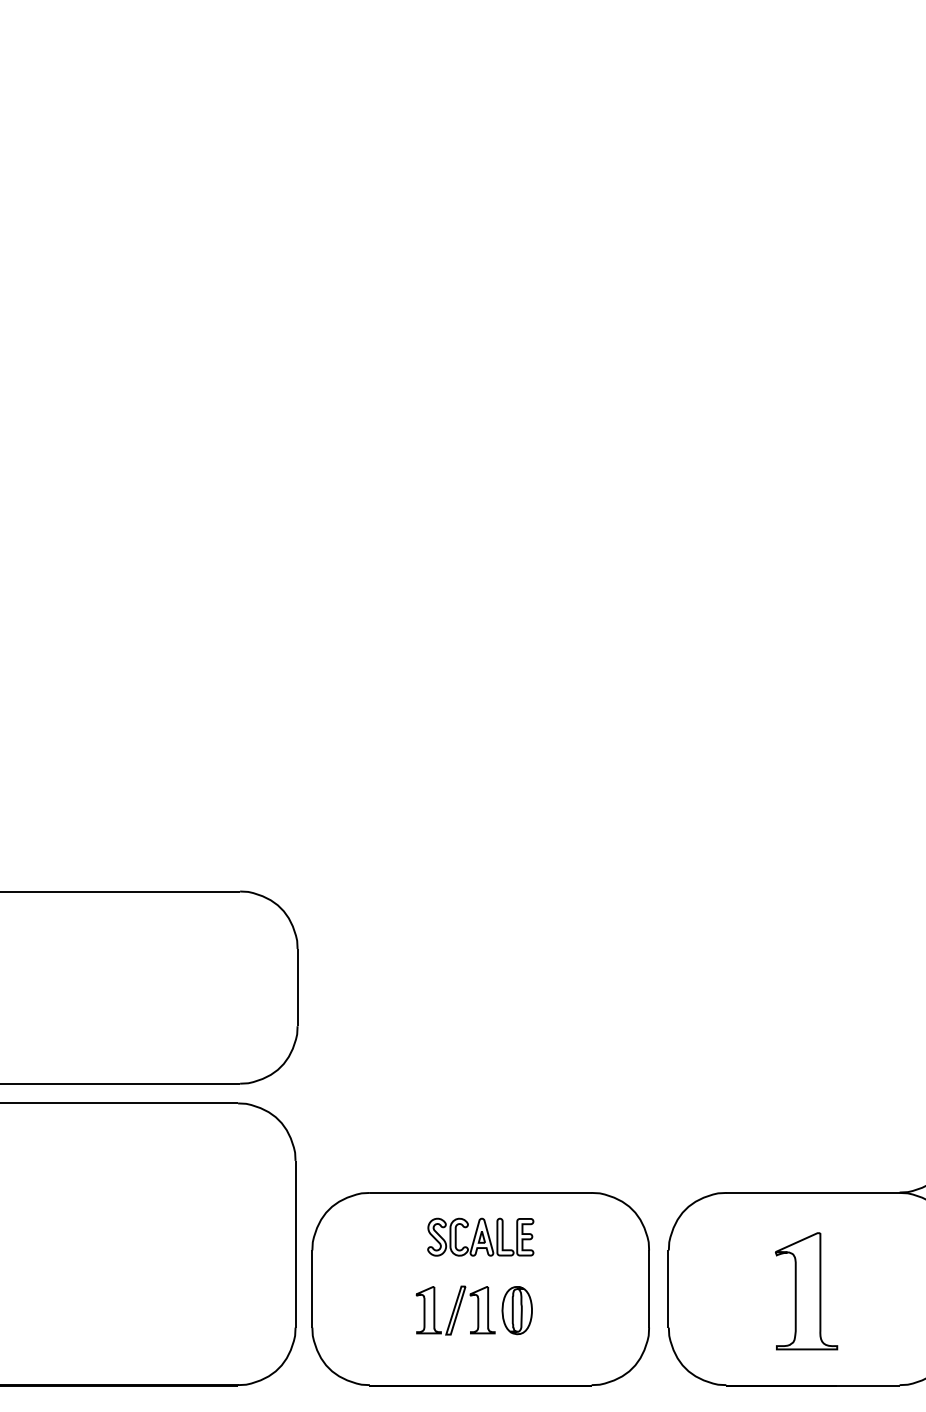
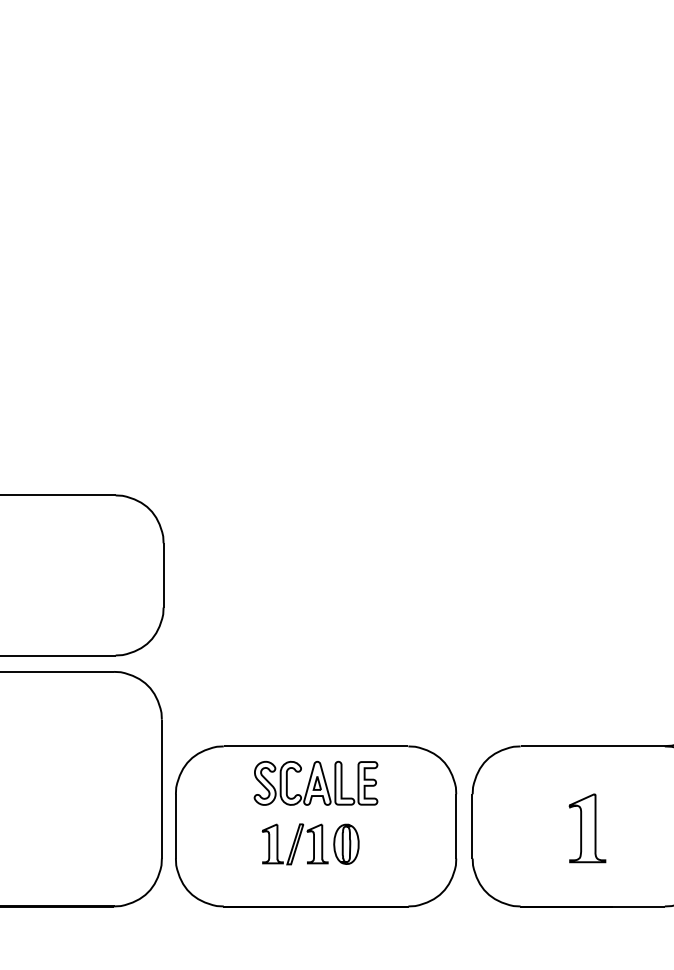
part: (480, 1236) -> (315, 782), size x1.4
part: (806, 1291) -> (587, 828), size x0.7

